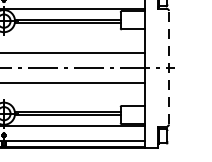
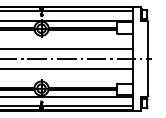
line: (169, 67) -> (148, 58), dashed -> solid

